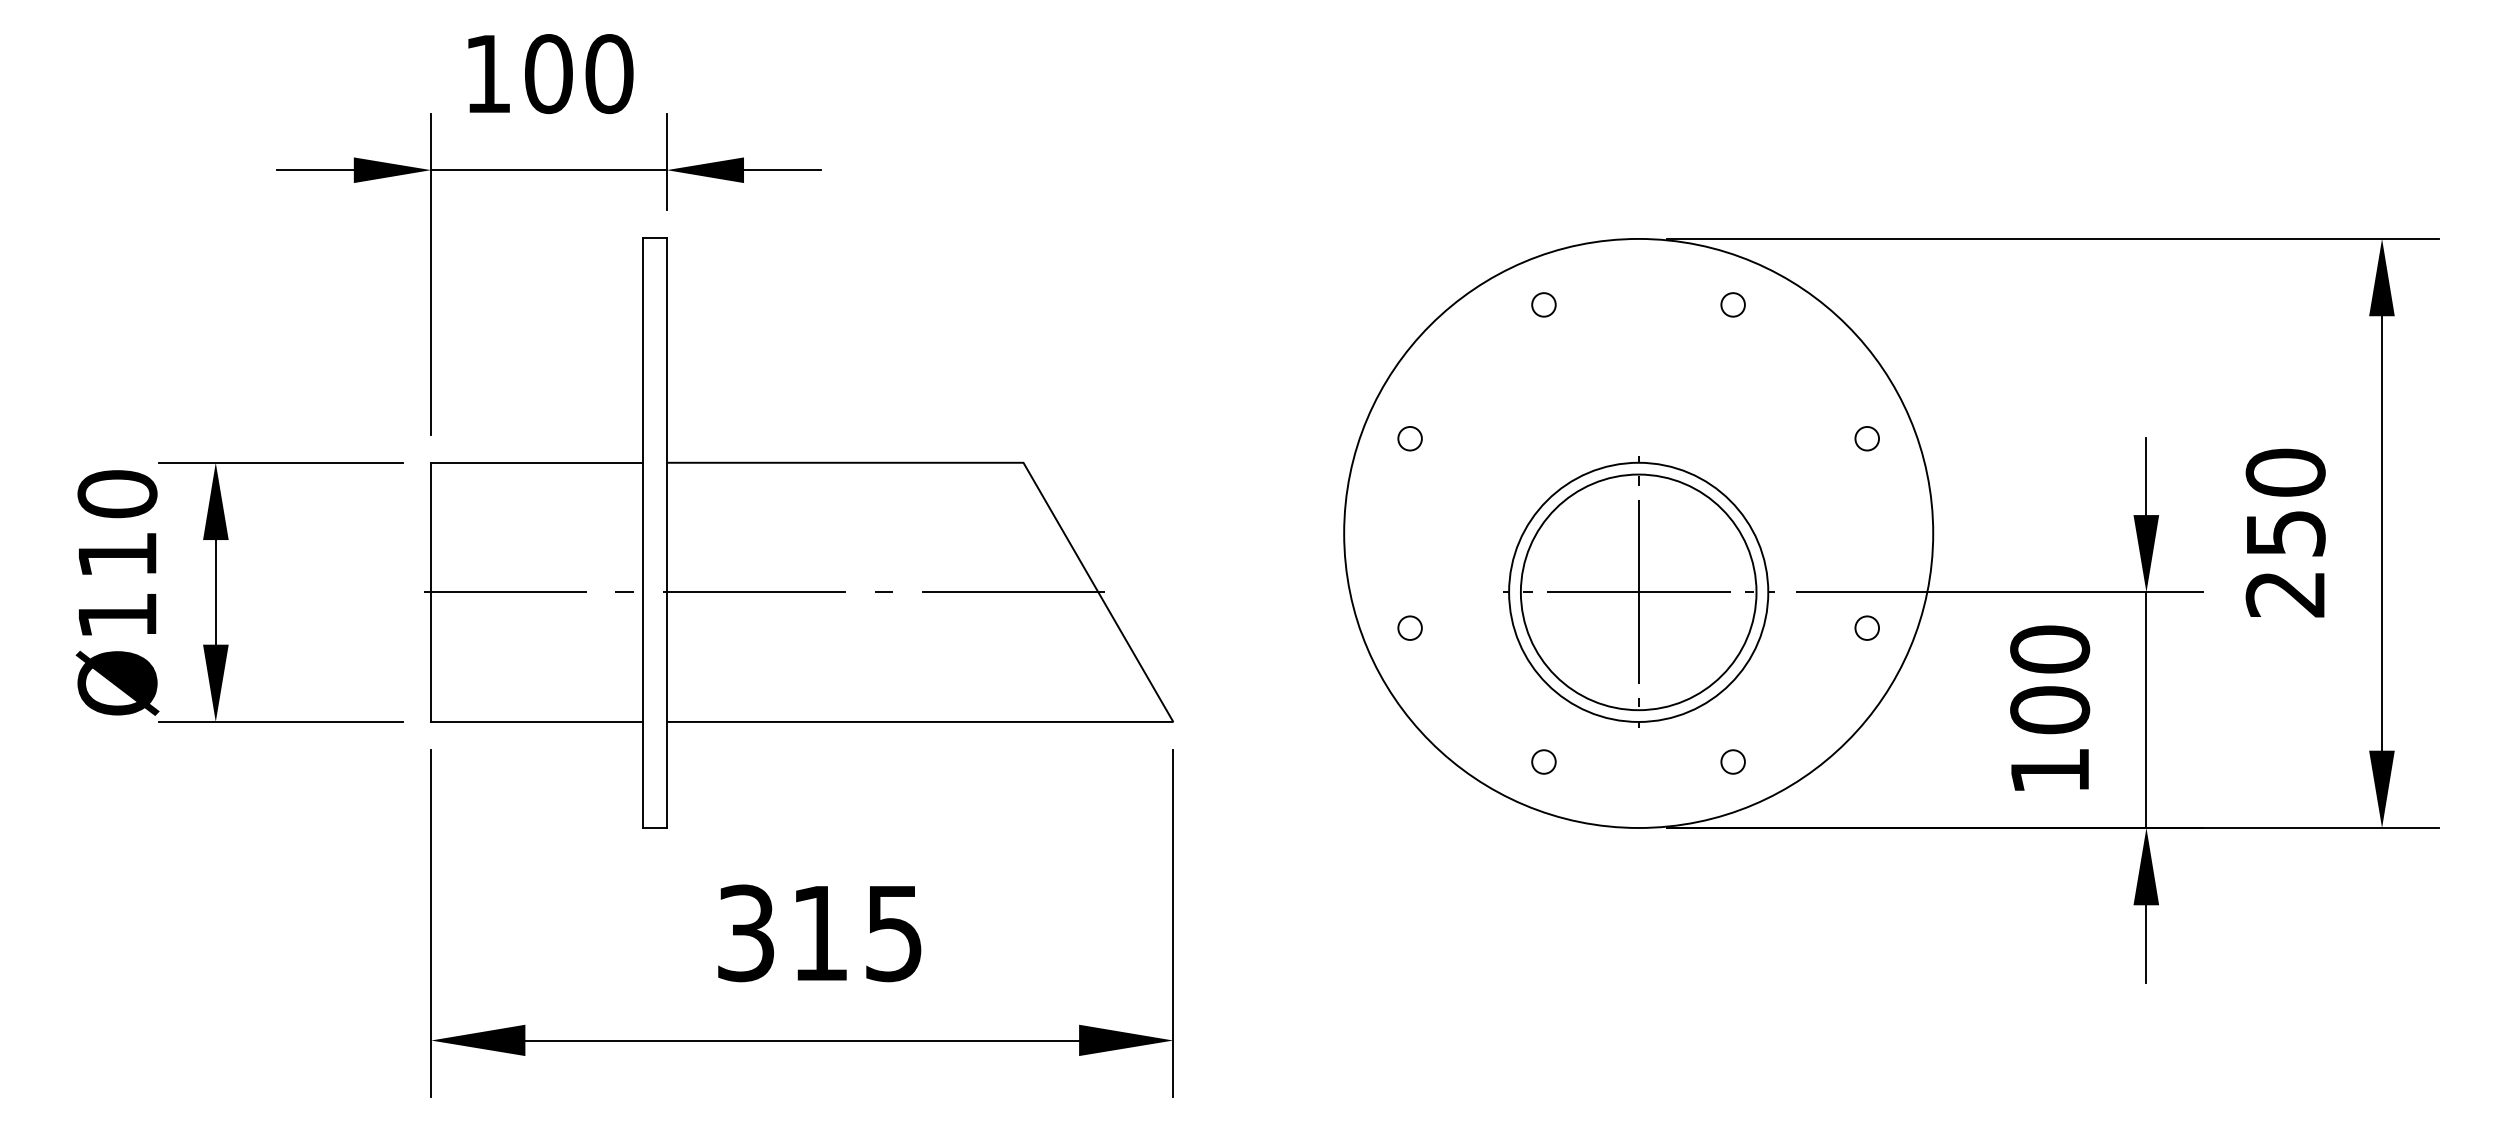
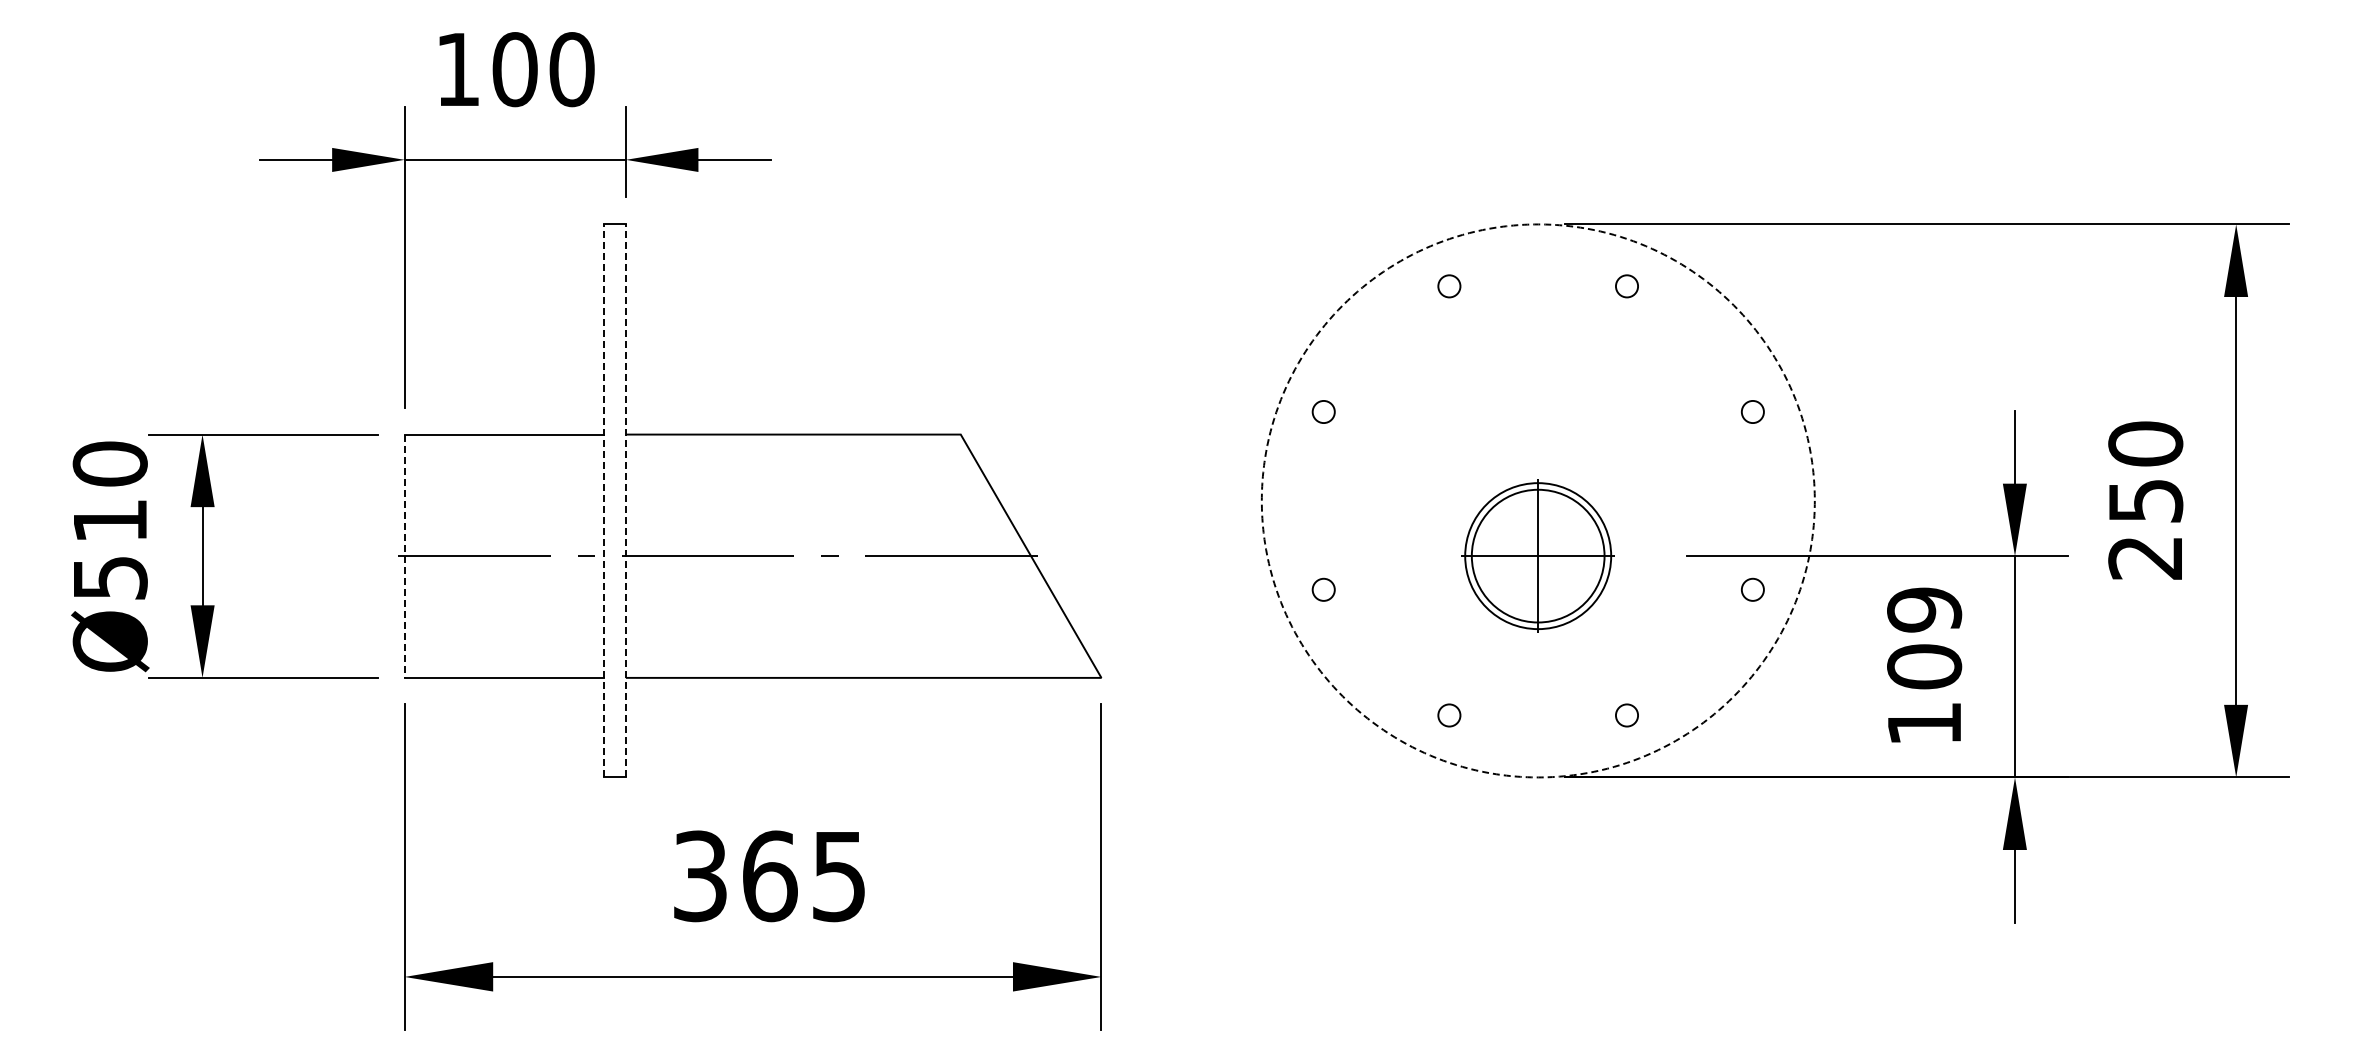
line: (642, 531) -> (603, 499), solid -> dashed
line: (666, 531) -> (625, 499), solid -> dashed
circle: (1637, 533) -> (1537, 500), solid -> dashed
part: (1637, 591) -> (1537, 555), size x0.6
line: (430, 592) -> (404, 556), solid -> dashed
text: (117, 616) -> (110, 578), Ø110 -> Ø510
text: (2050, 649) -> (1924, 609), 100 -> 109
text: (820, 933) -> (770, 876), 315 -> 365

